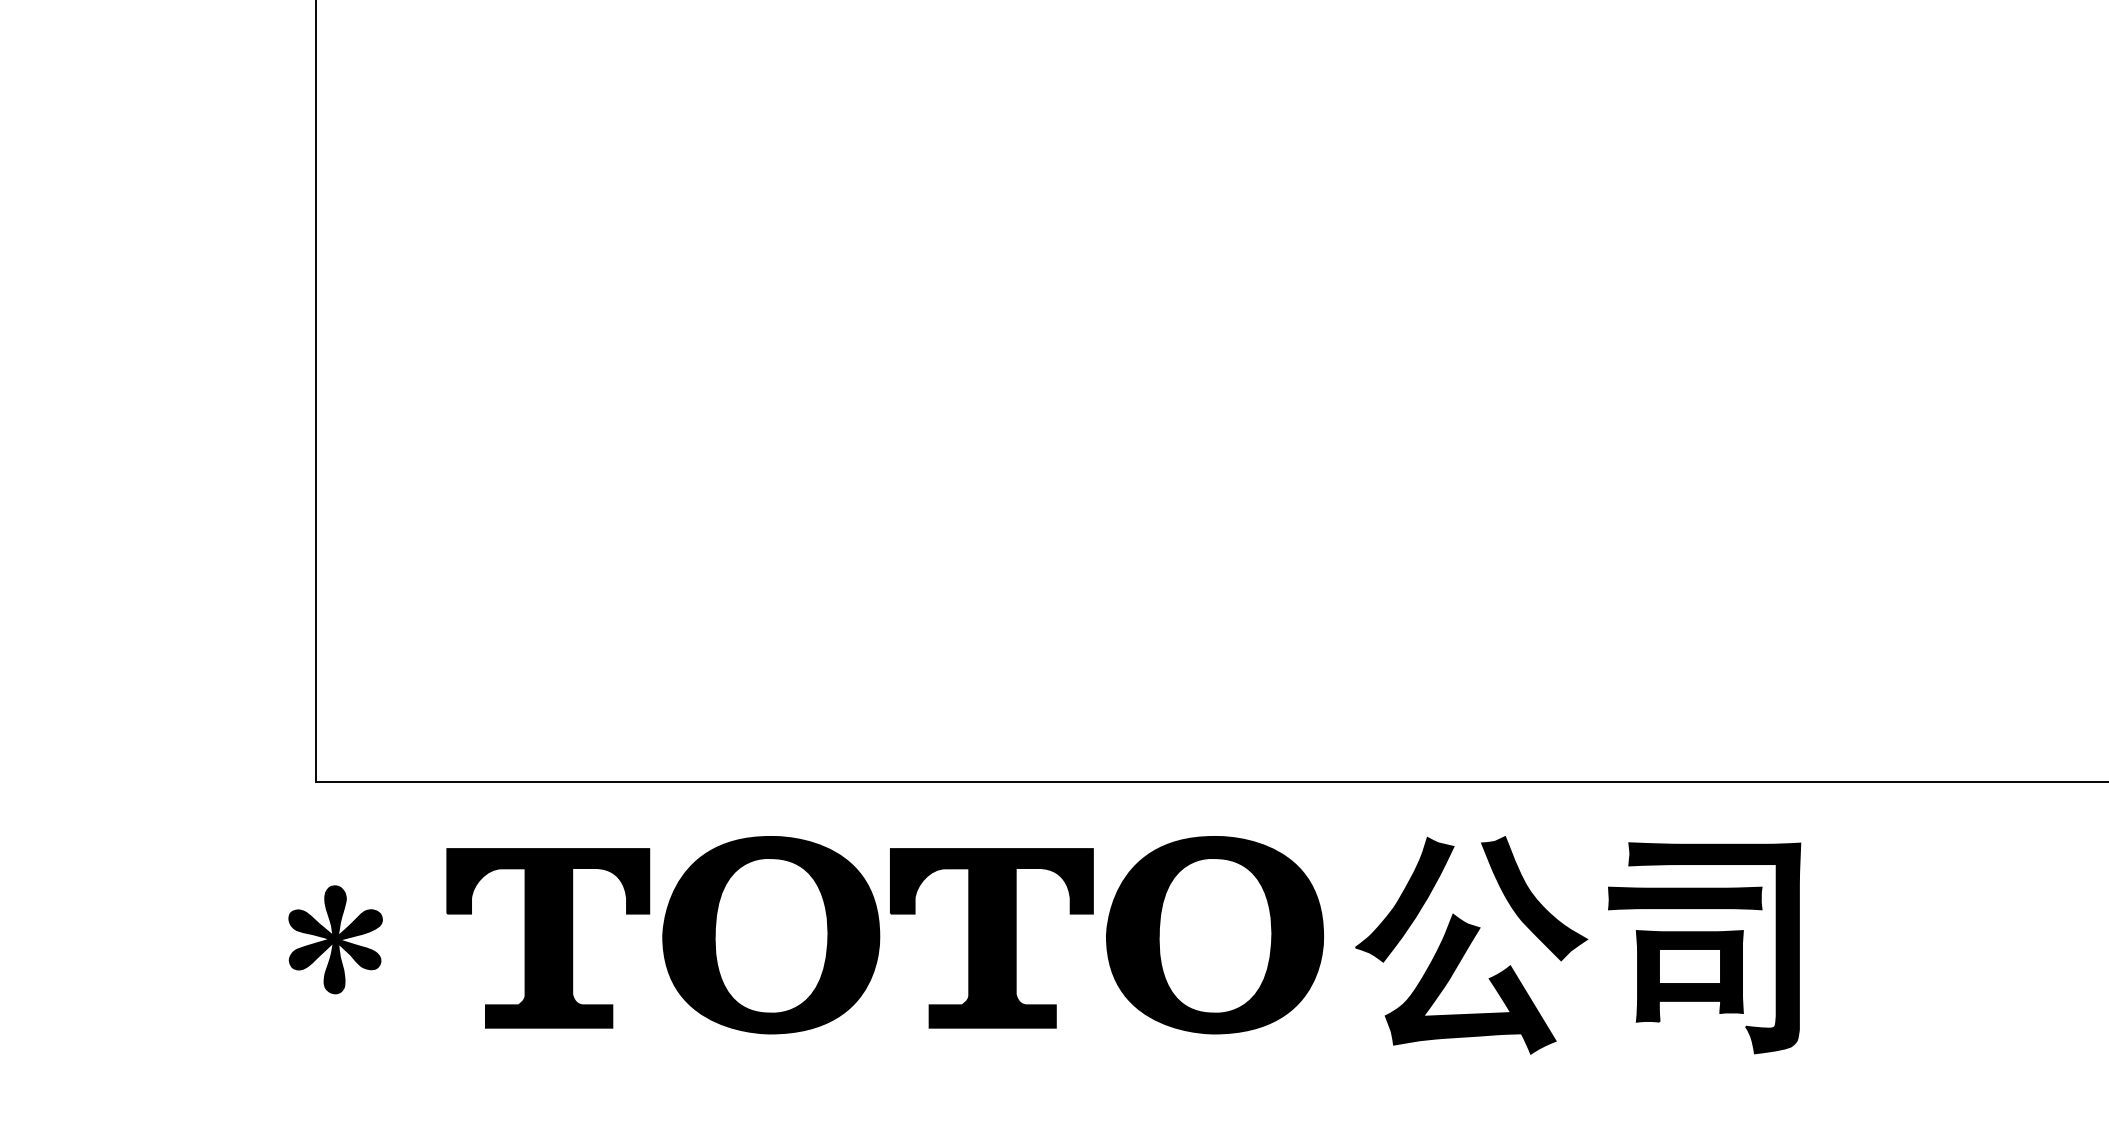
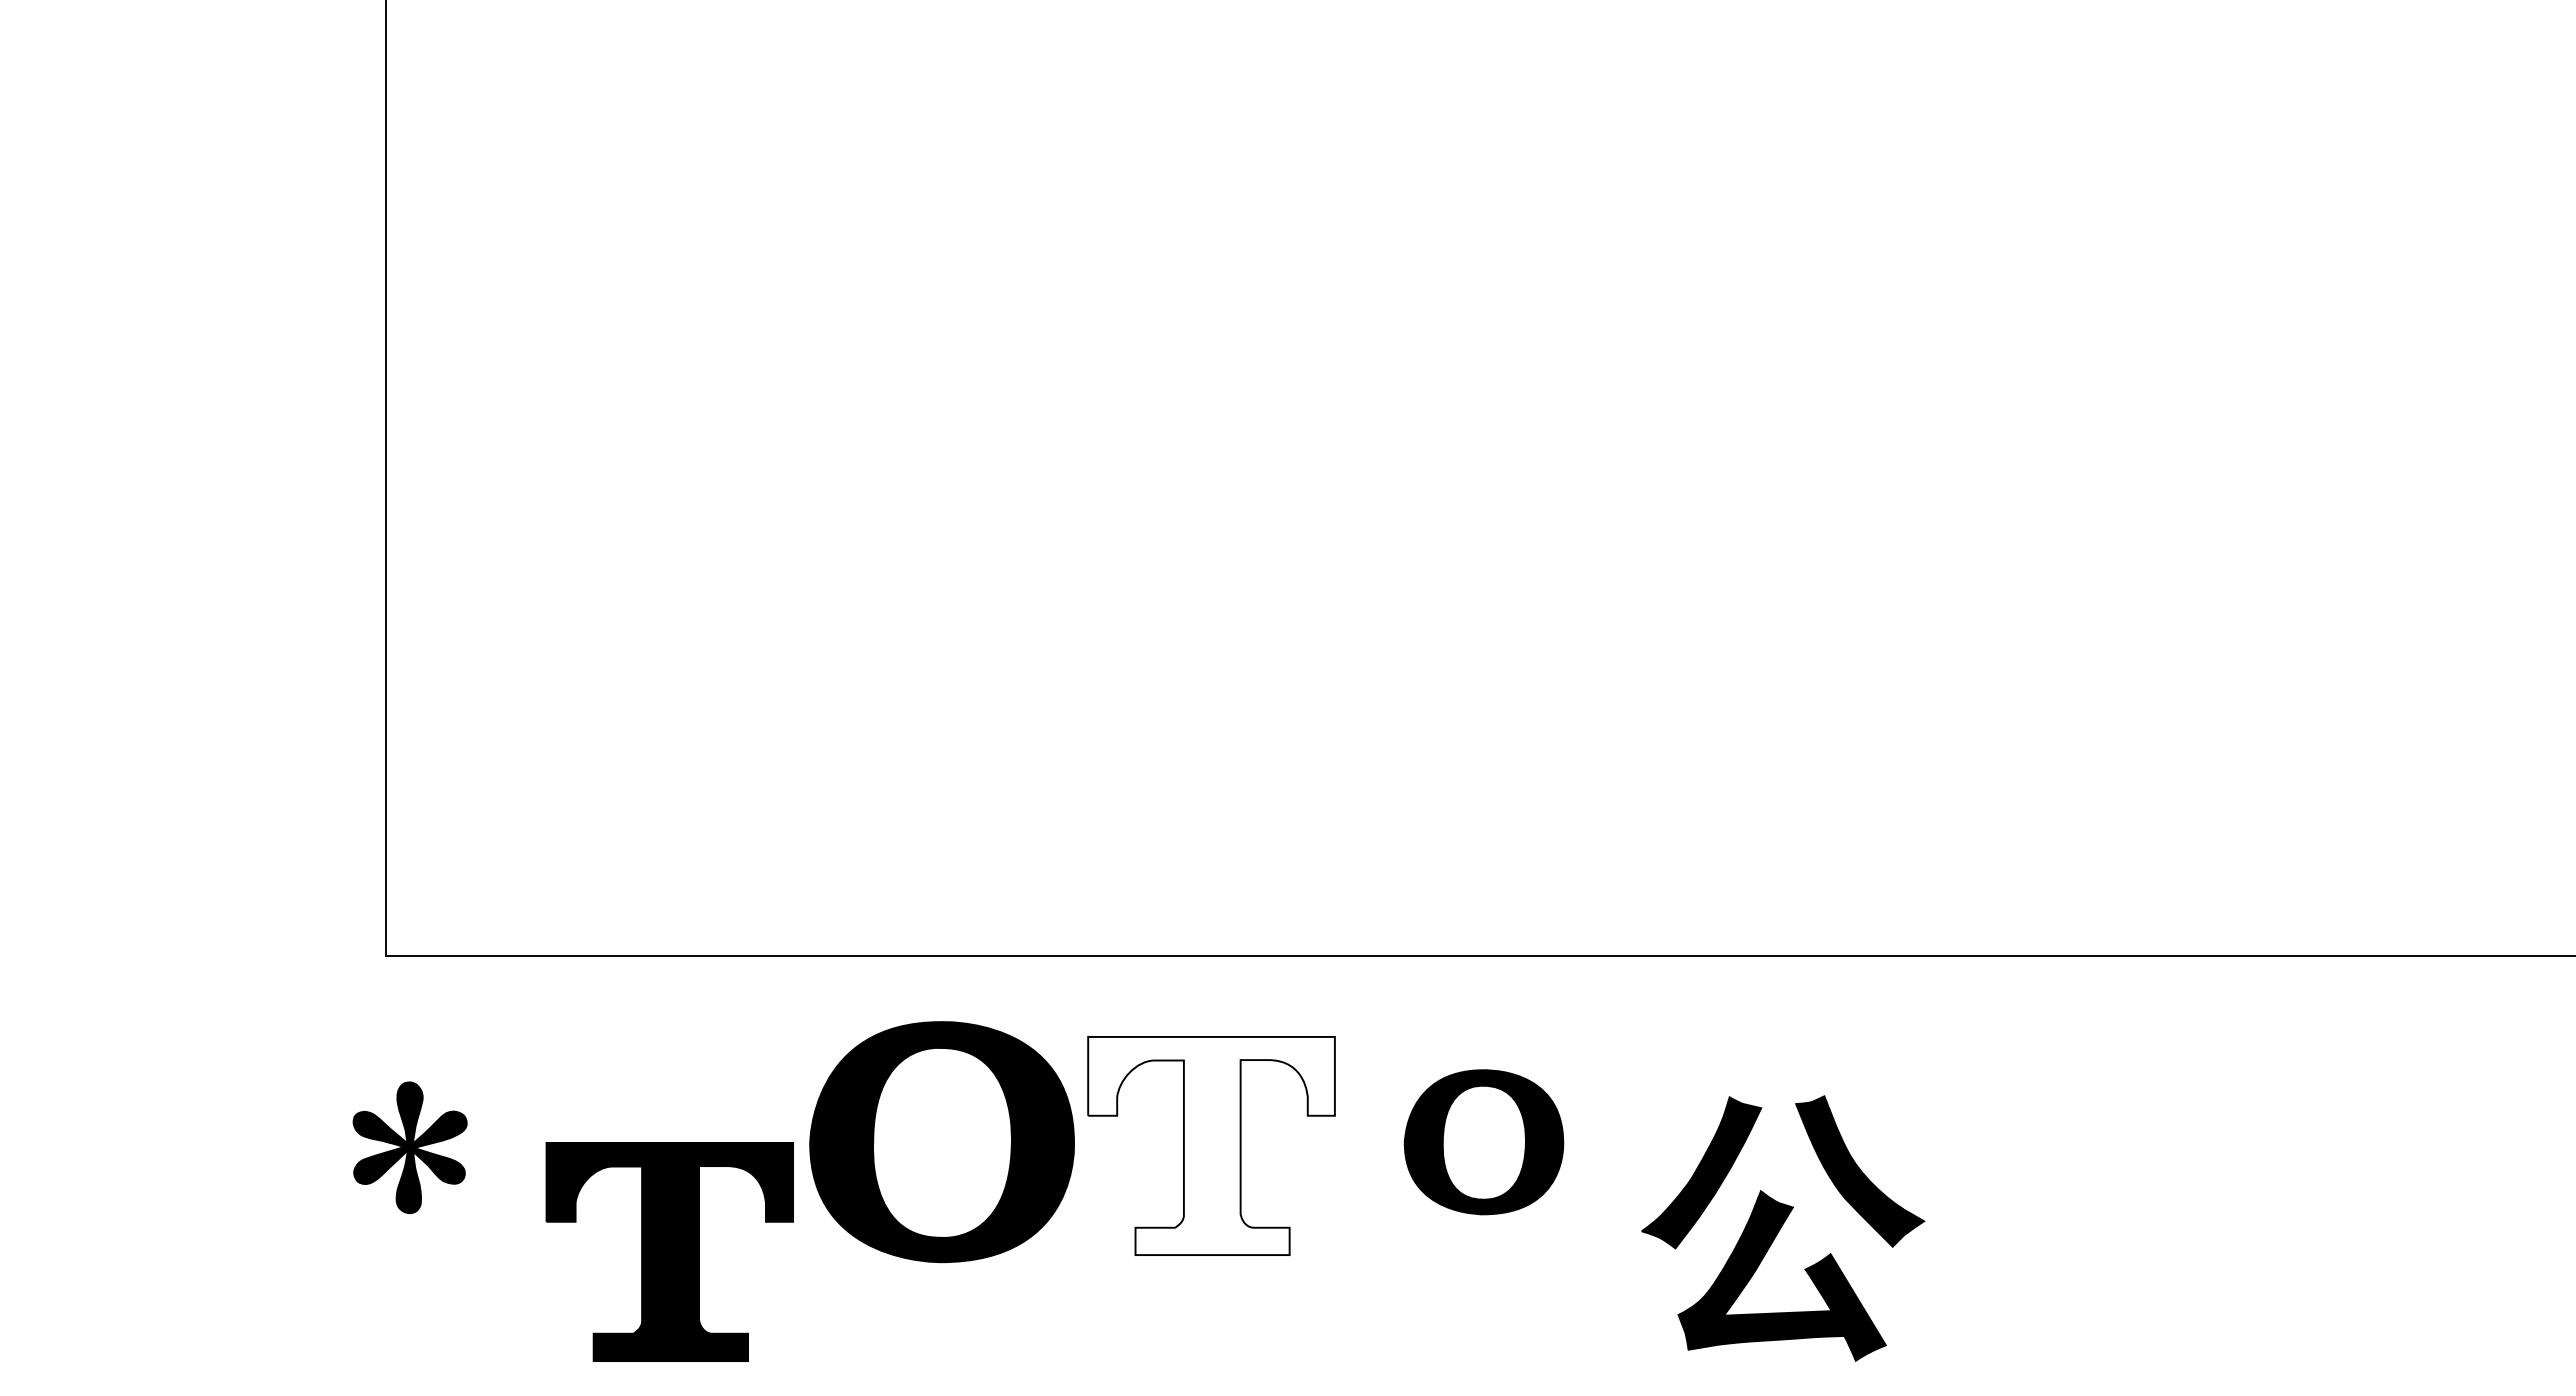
part: (1214, 935) -> (1483, 1142), size x0.6
part: (548, 937) -> (669, 1251), moved
fill: (991, 937) -> (1211, 1145), removed
part: (1471, 945) -> (1783, 1228), moved
part: (1704, 948) -> (2081, 1158), removed

